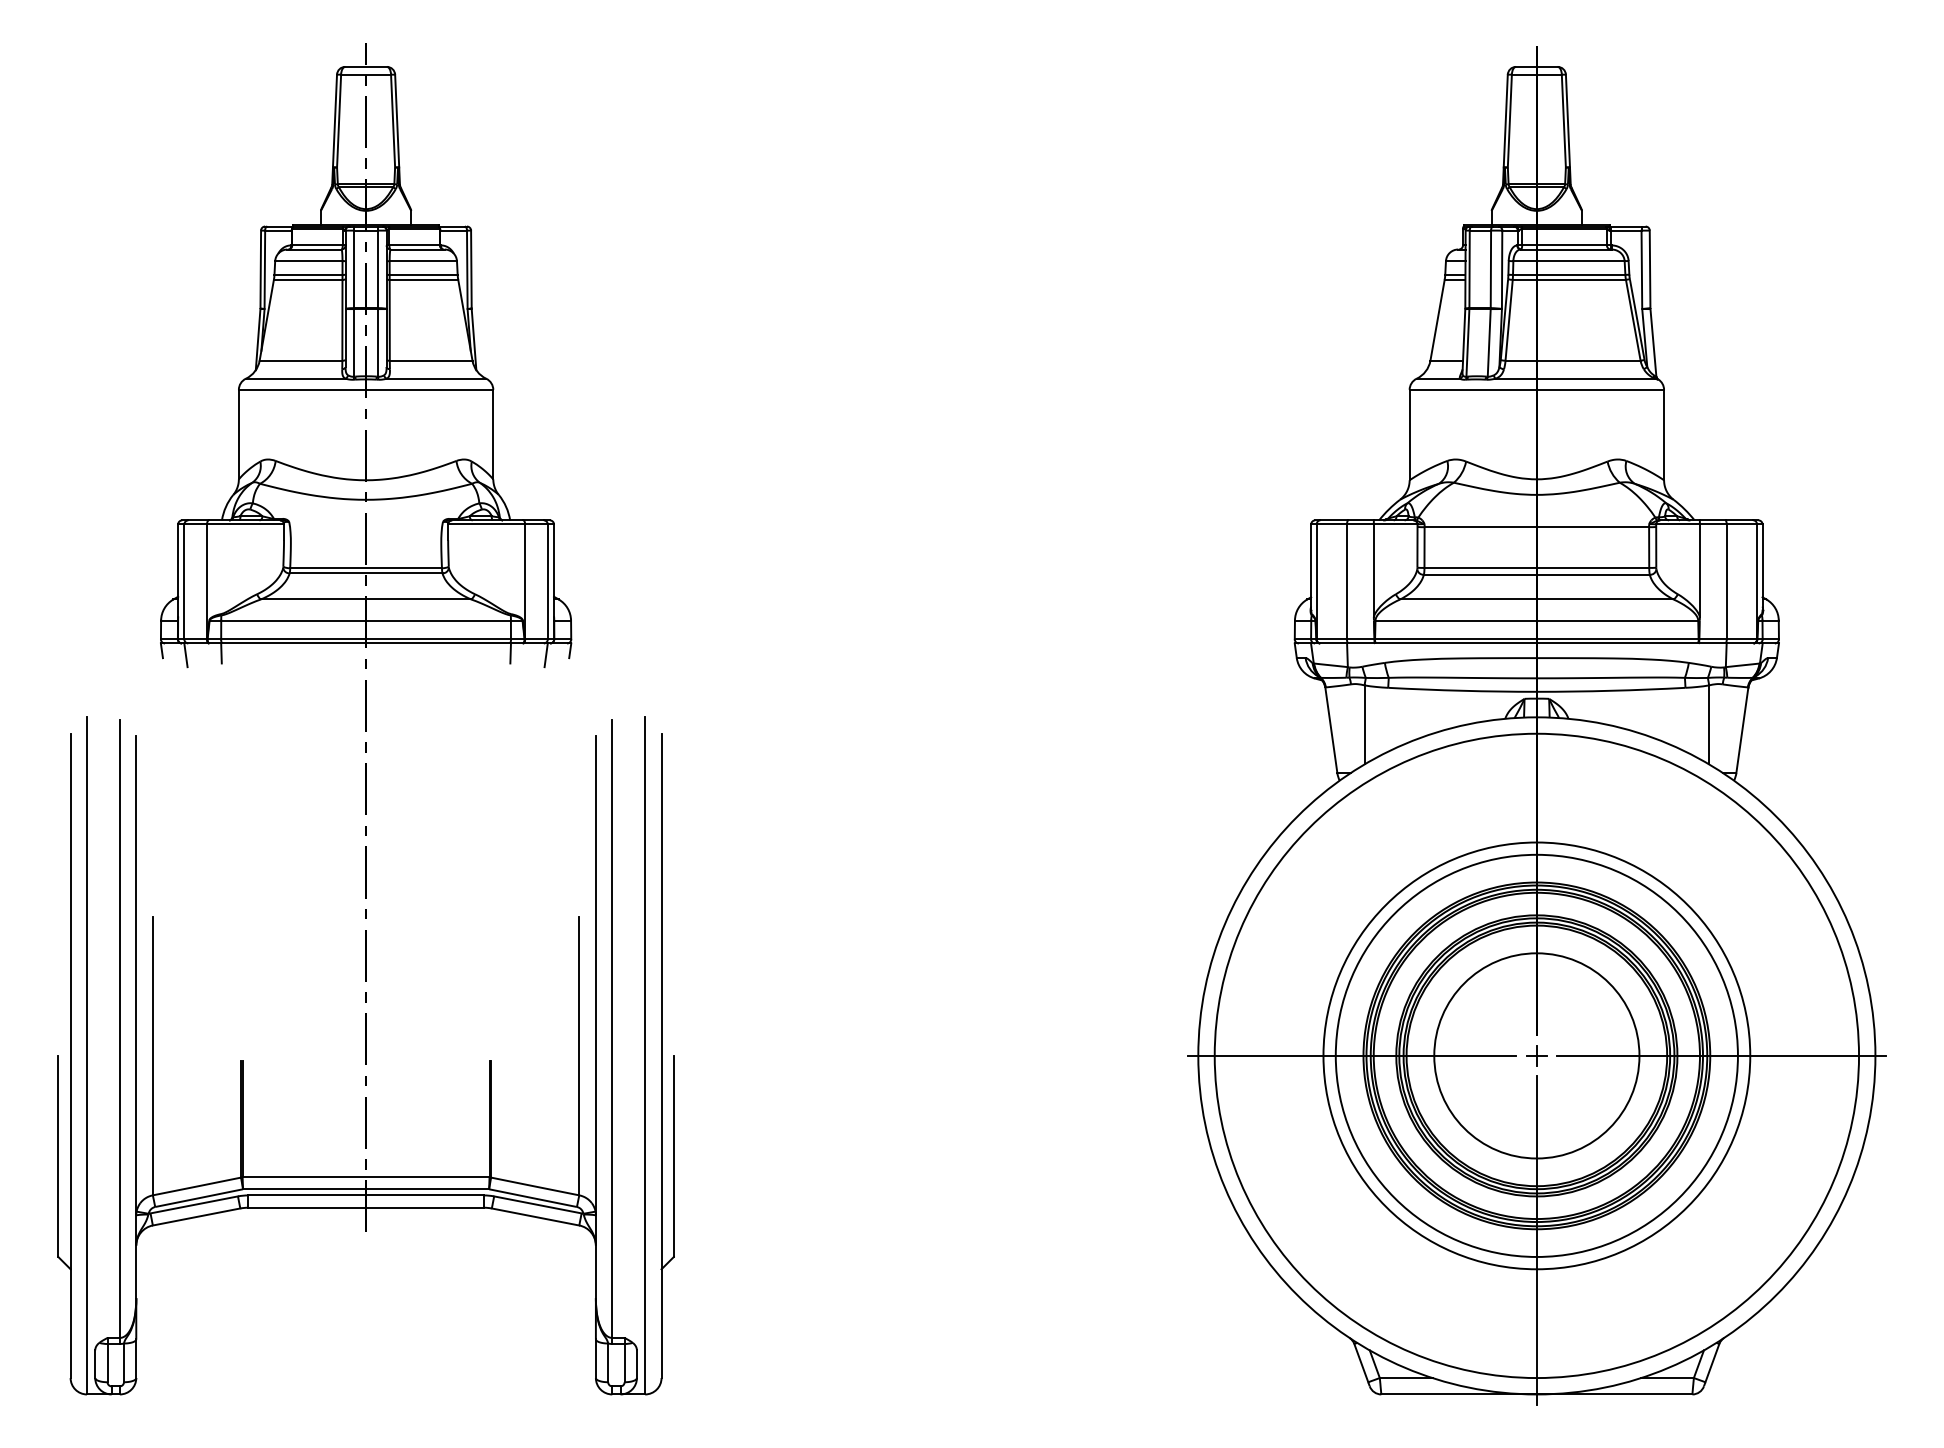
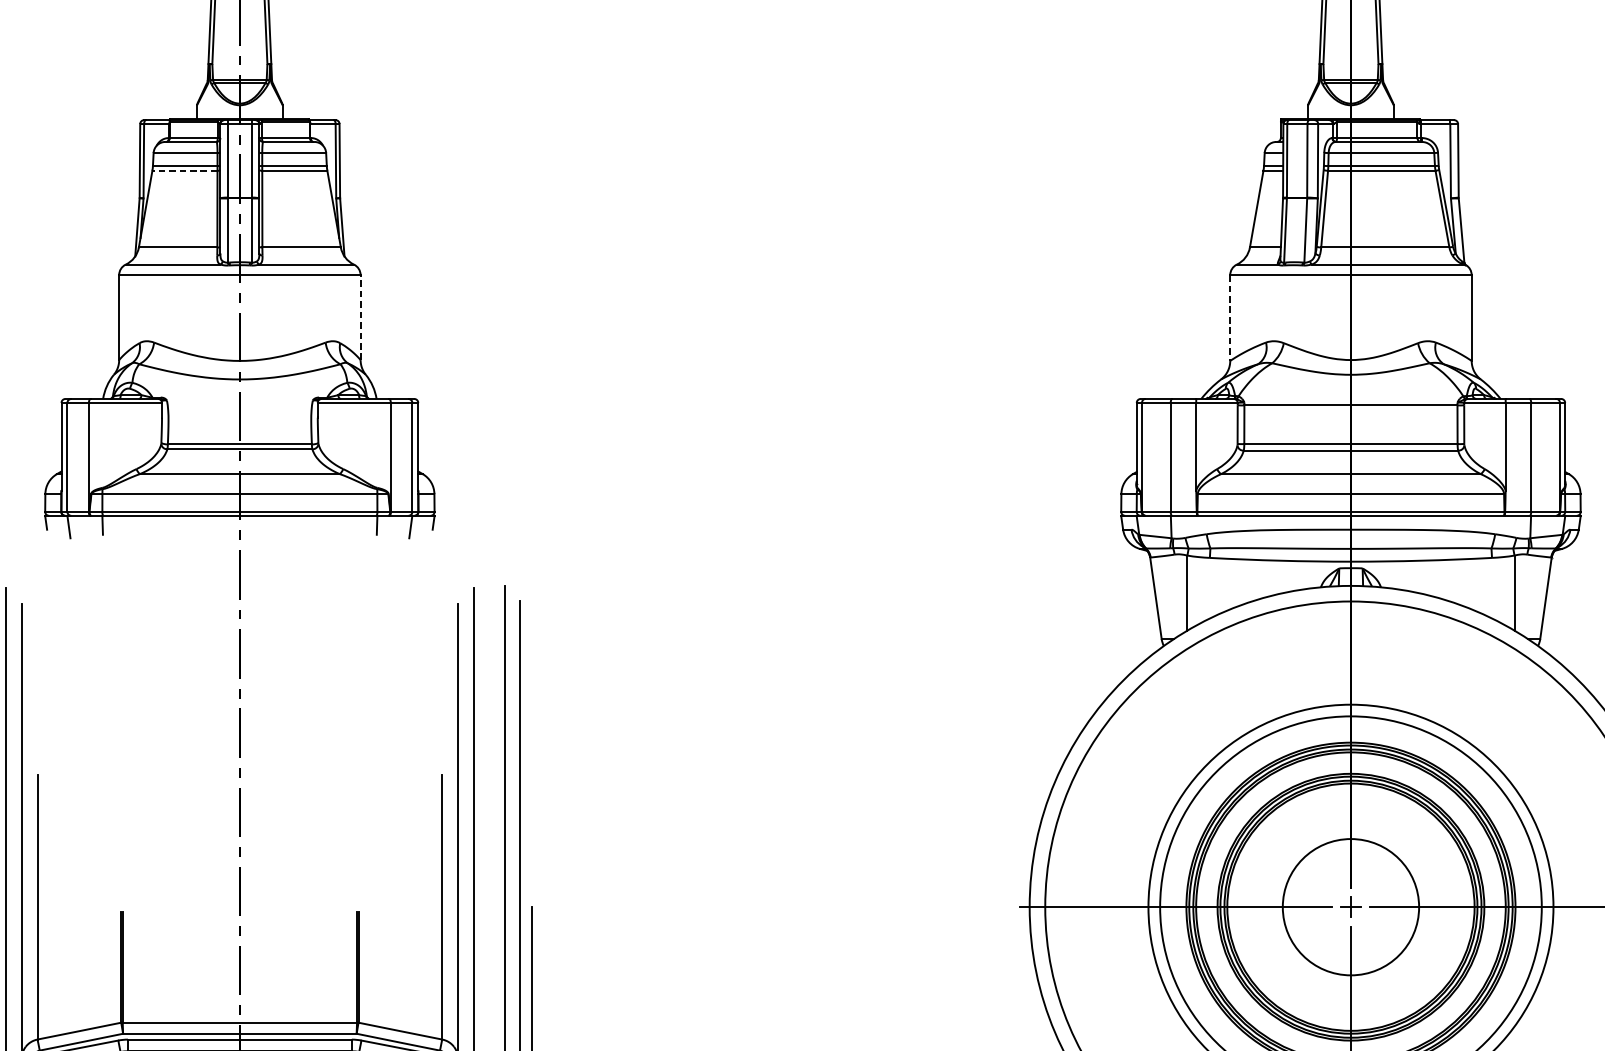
line: (307, 279) -> (184, 170), solid -> dashed
line: (493, 434) -> (360, 317), solid -> dashed
line: (1409, 435) -> (1230, 318), solid -> dashed
circle: (1536, 1055) -> (1350, 906), size x0.7

